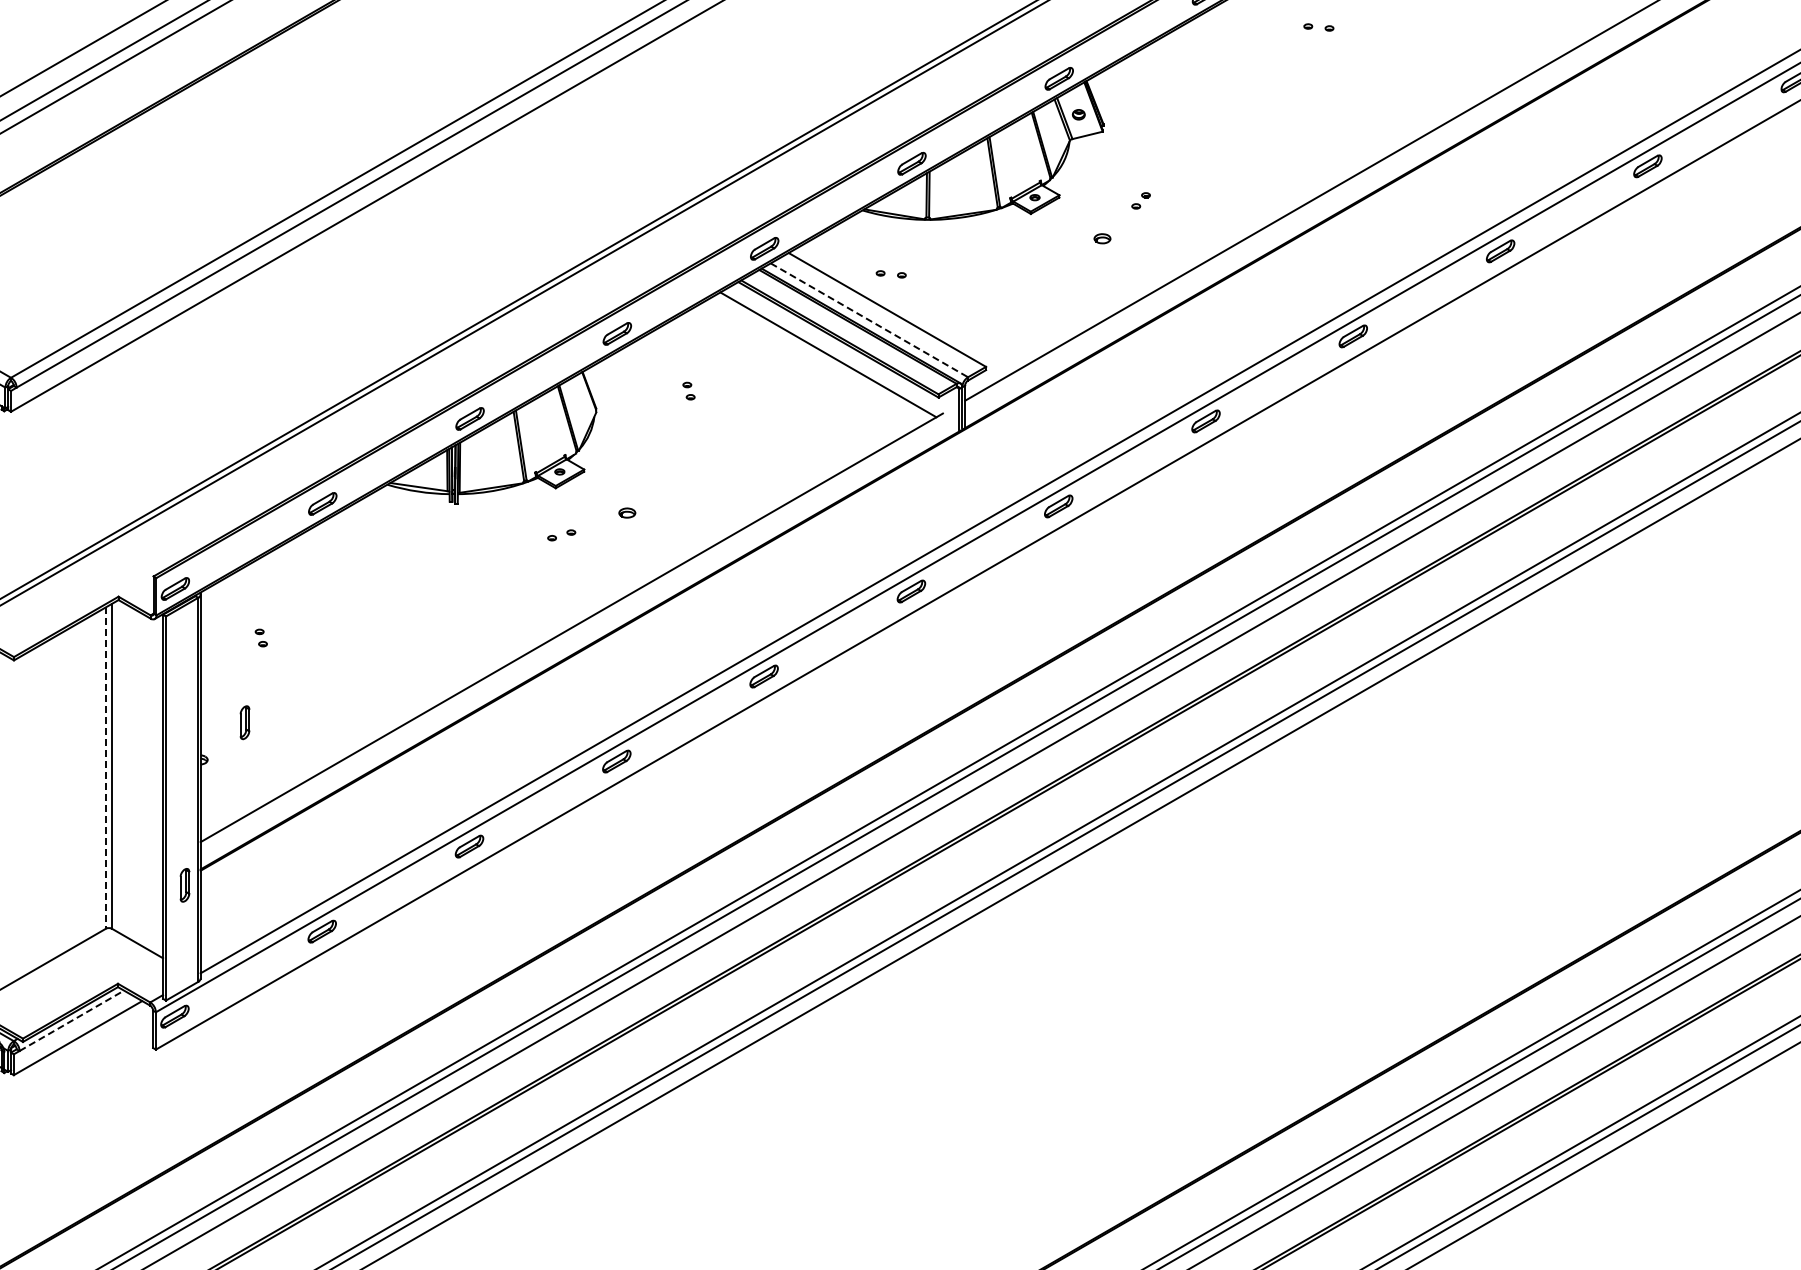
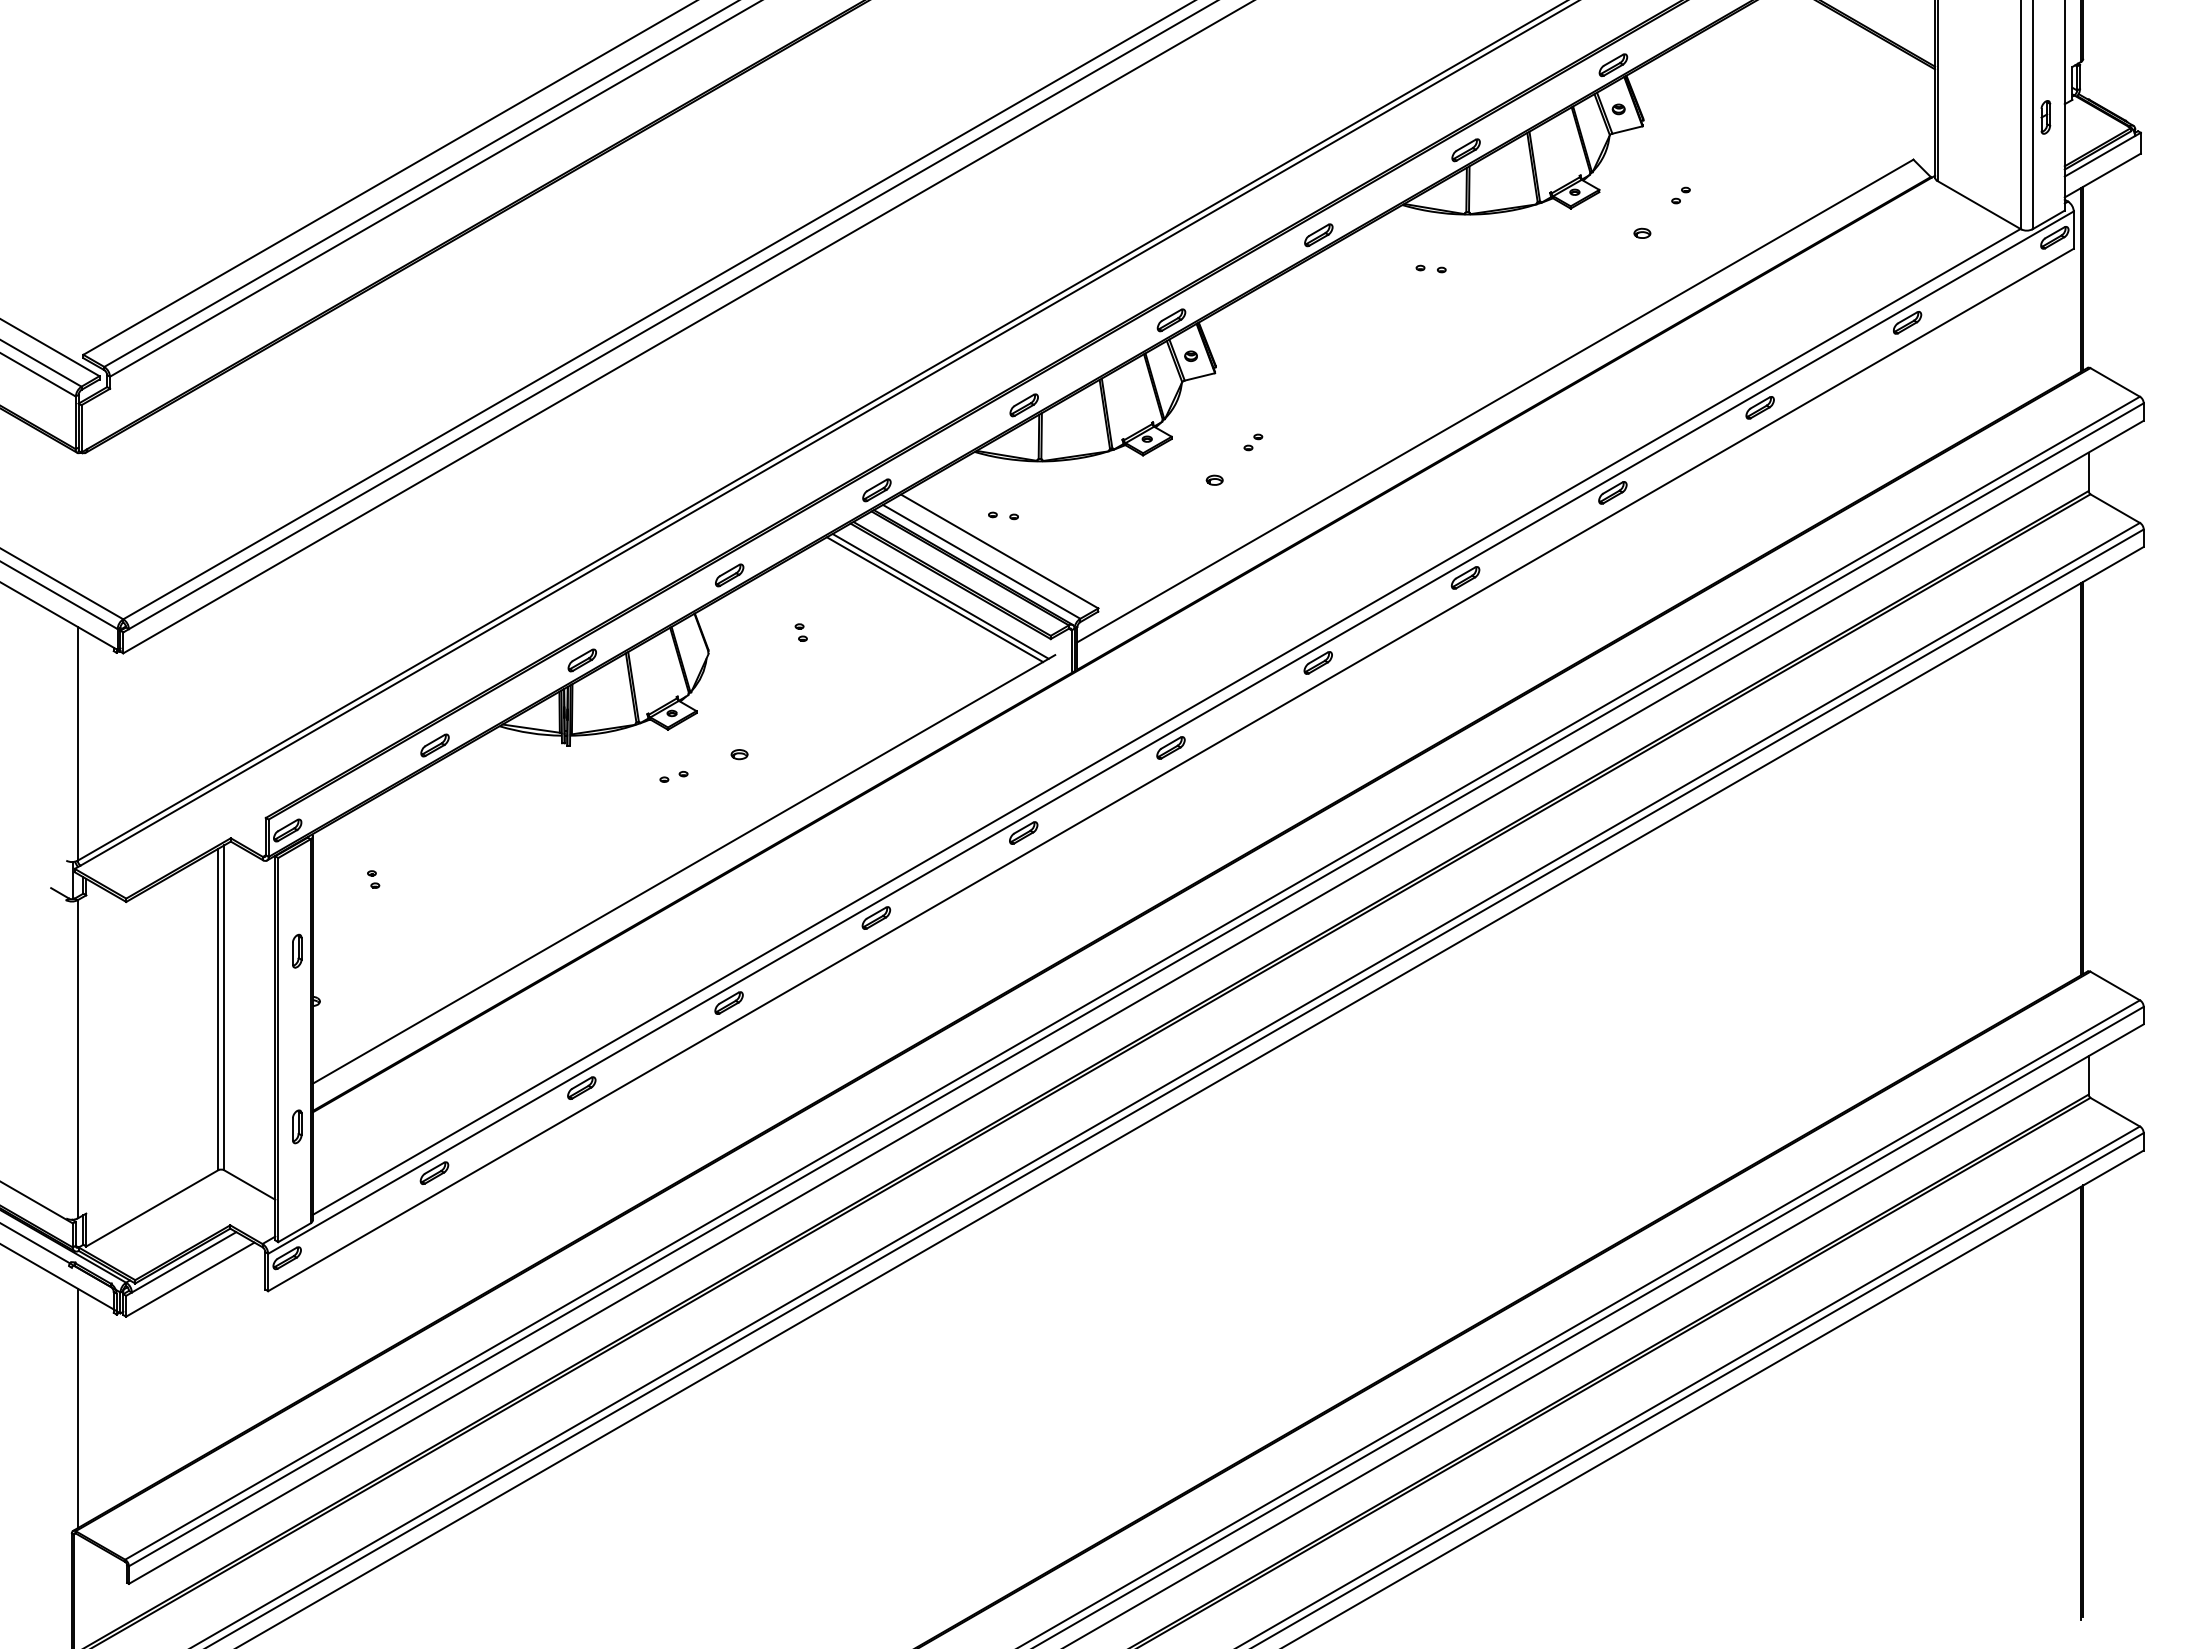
line: (869, 319) -> (981, 561), dashed -> solid
line: (823, 357) -> (935, 599), added
part: (245, 721) -> (297, 950), moved
line: (106, 767) -> (218, 1009), dashed -> solid
line: (72, 1020) -> (184, 1262), dashed -> solid

